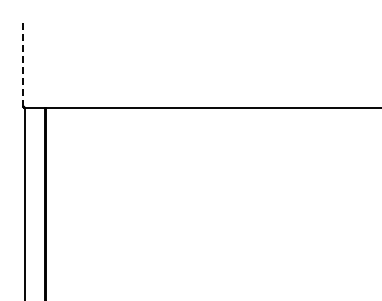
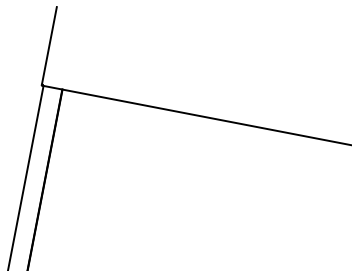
line: (23, 65) -> (49, 46), dashed -> solid

